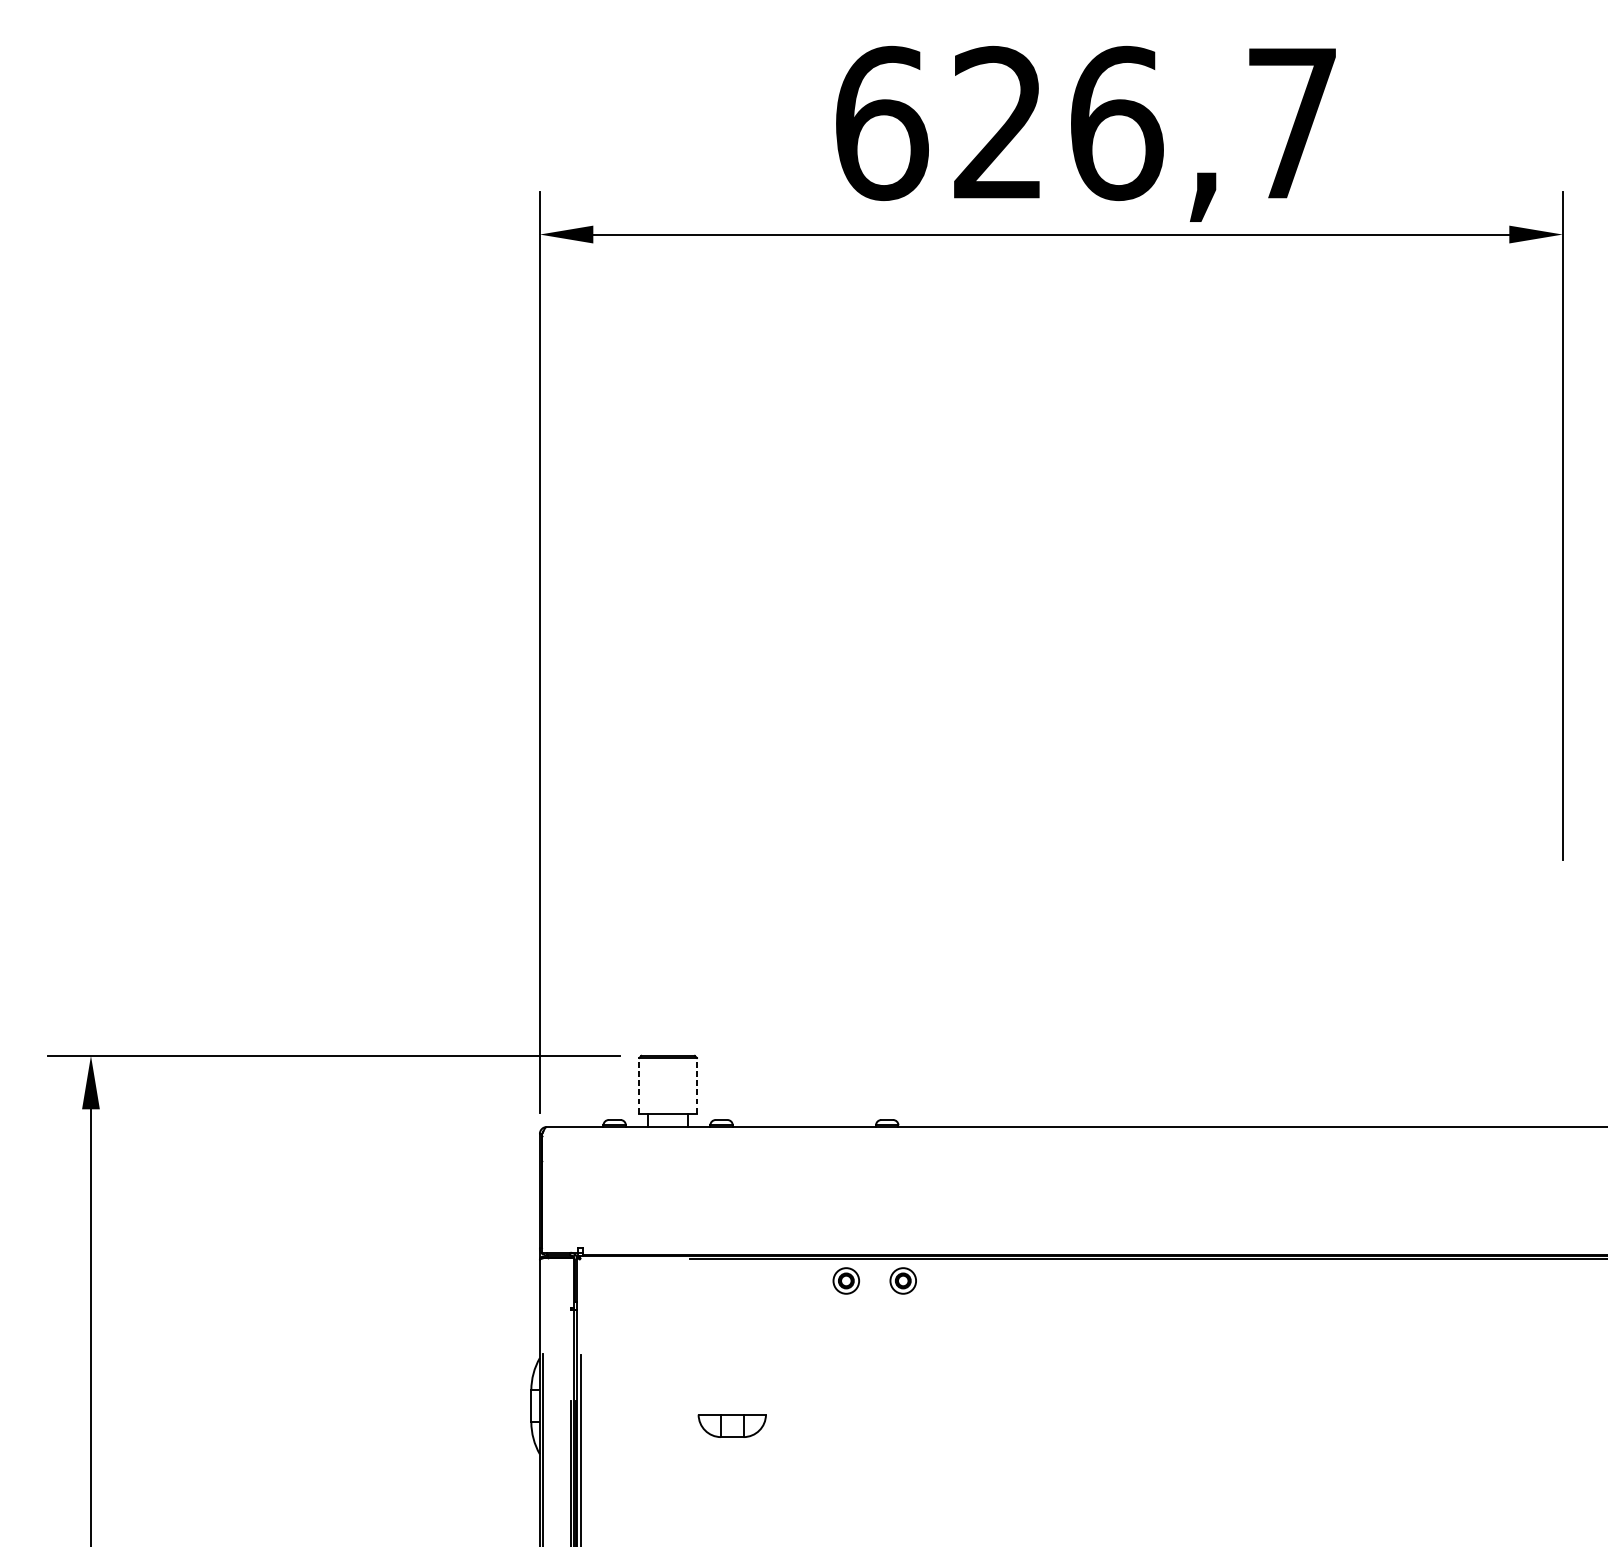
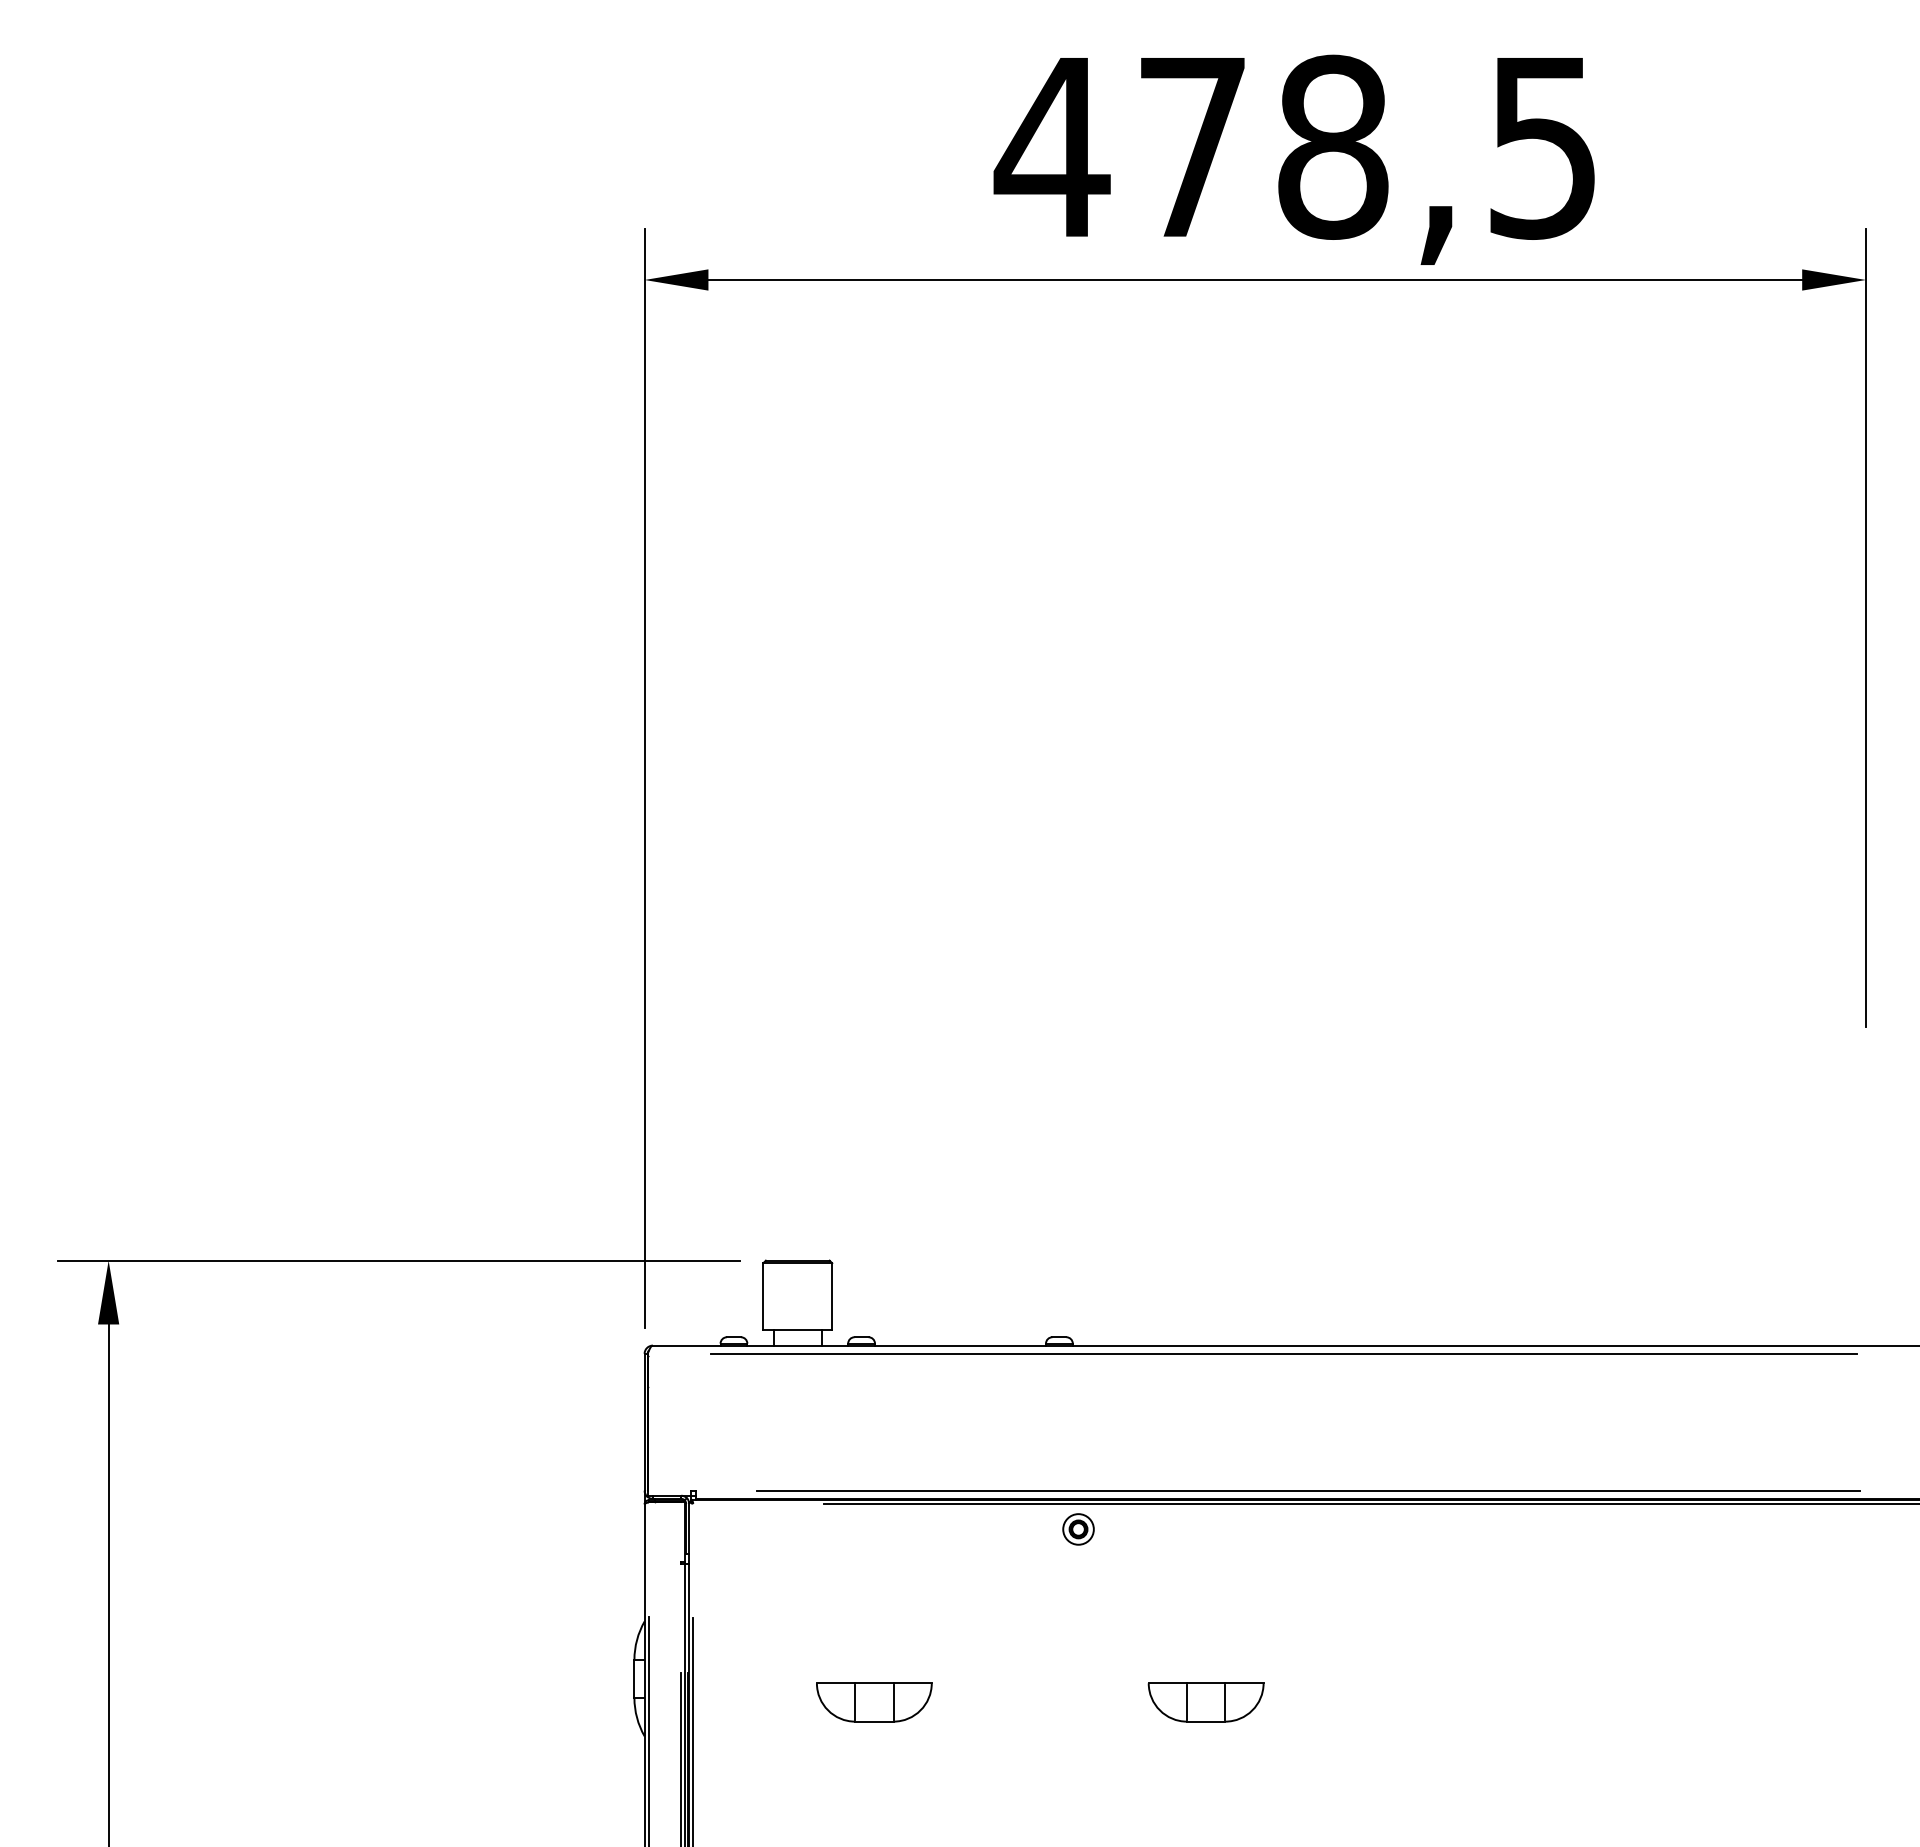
text: (1083, 122) -> (1293, 146), 626,7 -> 478,5
line: (639, 1085) -> (763, 1295), dashed -> solid
line: (697, 1085) -> (832, 1295), dashed -> solid
line: (1075, 1133) -> (1284, 1353), added
line: (1095, 1248) -> (1307, 1490), added
part: (846, 1281) -> (1010, 1529), removed
part: (732, 1425) -> (874, 1702), size x1.43
part: (1009, 1425) -> (1205, 1702), added

